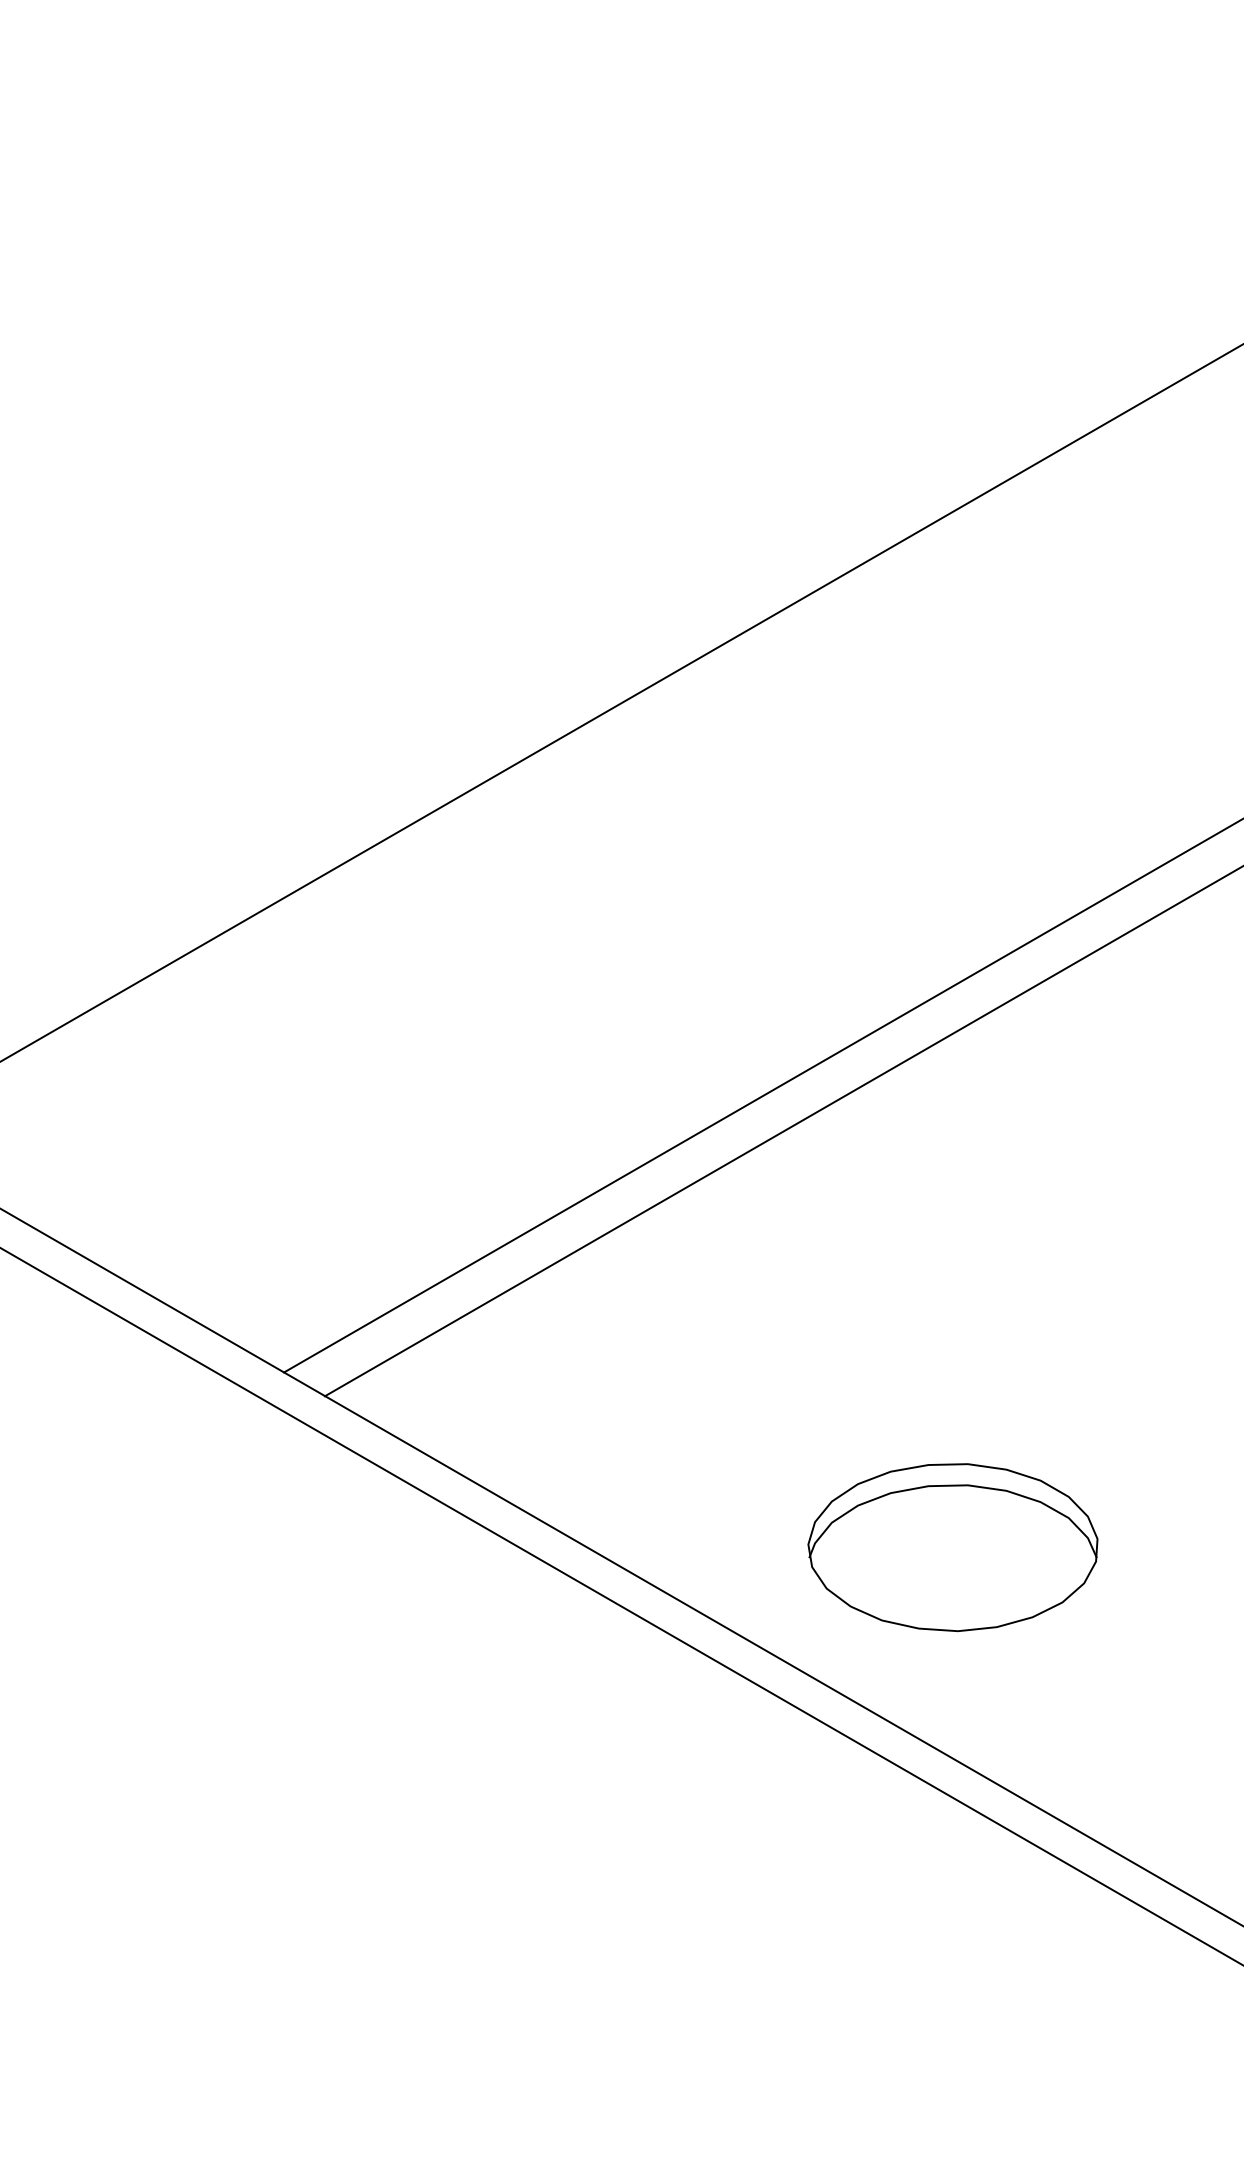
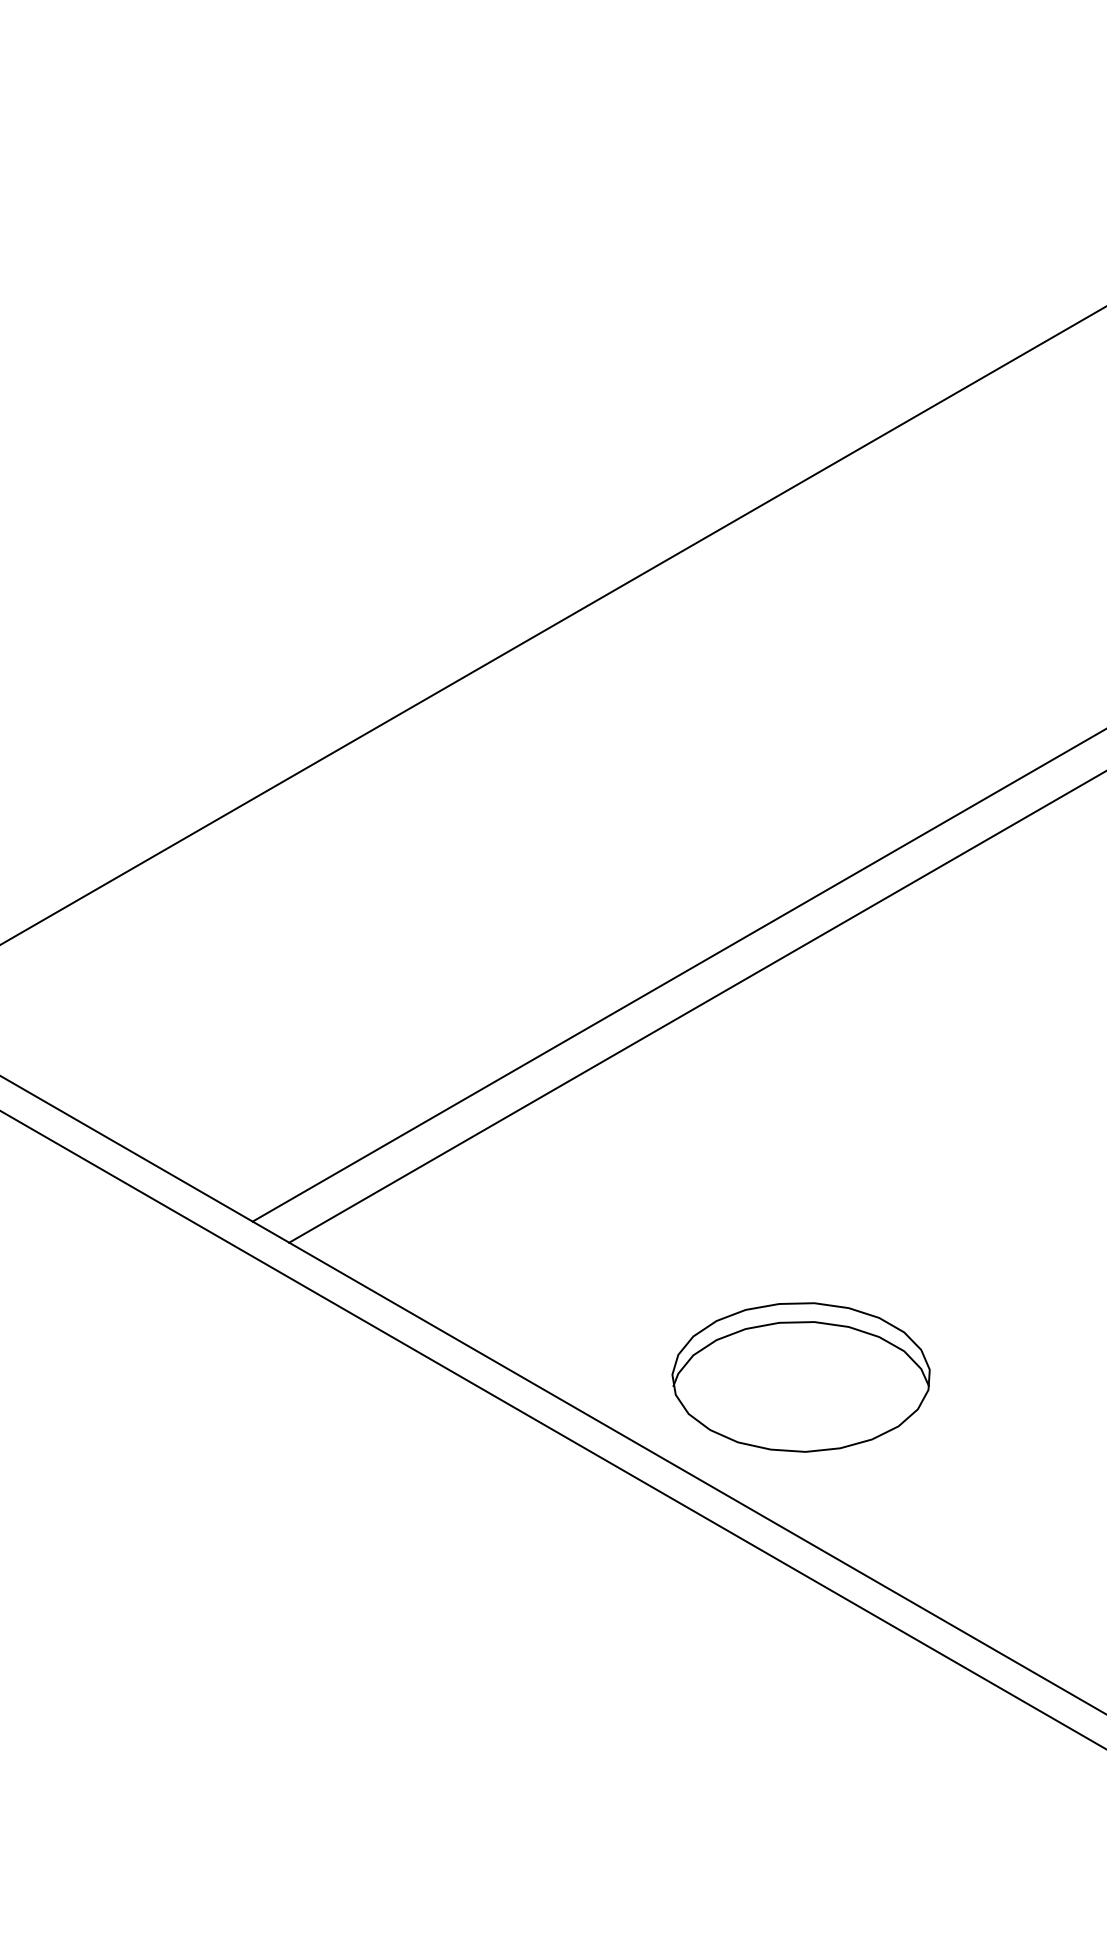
part: (952, 1547) -> (800, 1377), moved

